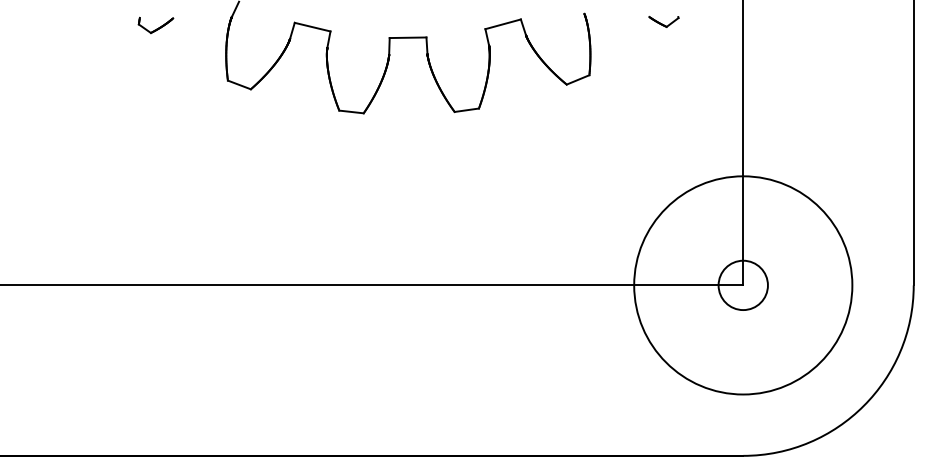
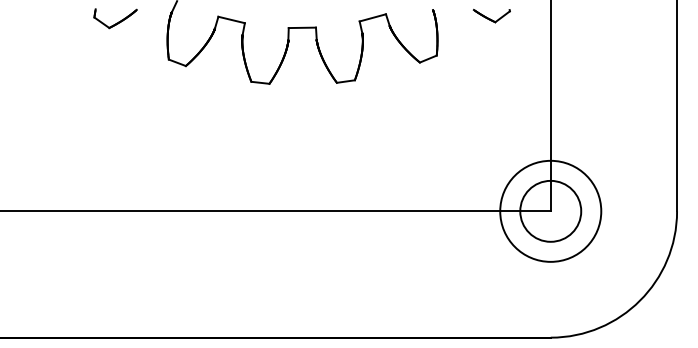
part: (663, 21) -> (491, 15), size x1.67
part: (155, 25) -> (115, 18), size x1.67
circle: (743, 285) -> (550, 211), size x0.62
circle: (743, 285) -> (550, 211), size x1.67

